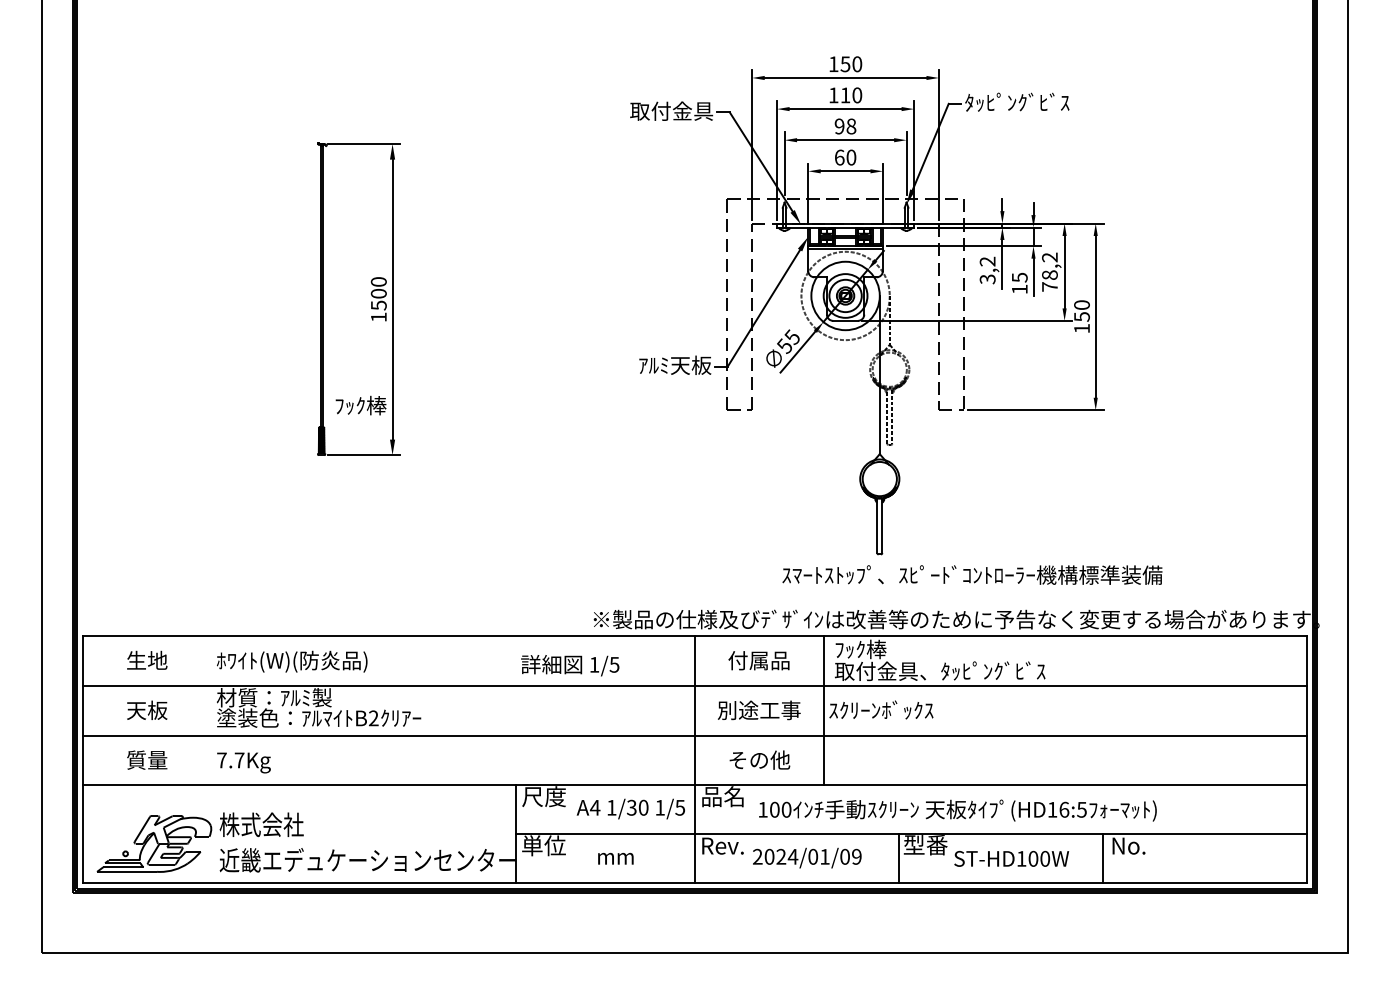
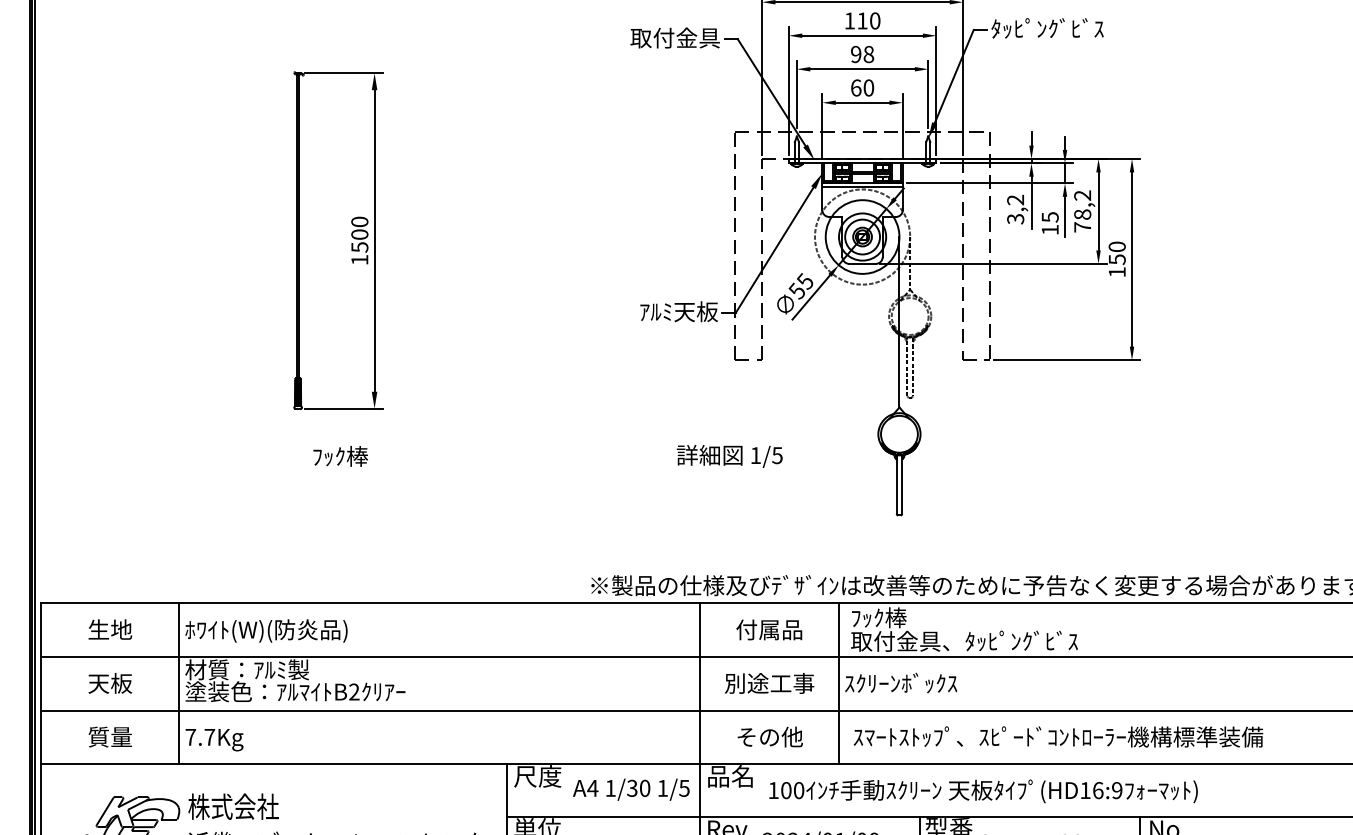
text: (360, 405) -> (340, 456), moved
text: (972, 574) -> (1058, 736), moved
text: (570, 665) -> (729, 456), moved
line: (211, 710) -> (179, 683), added
text: (1081, 809) -> (1116, 790), (HD16:5 -> (HD16:9

